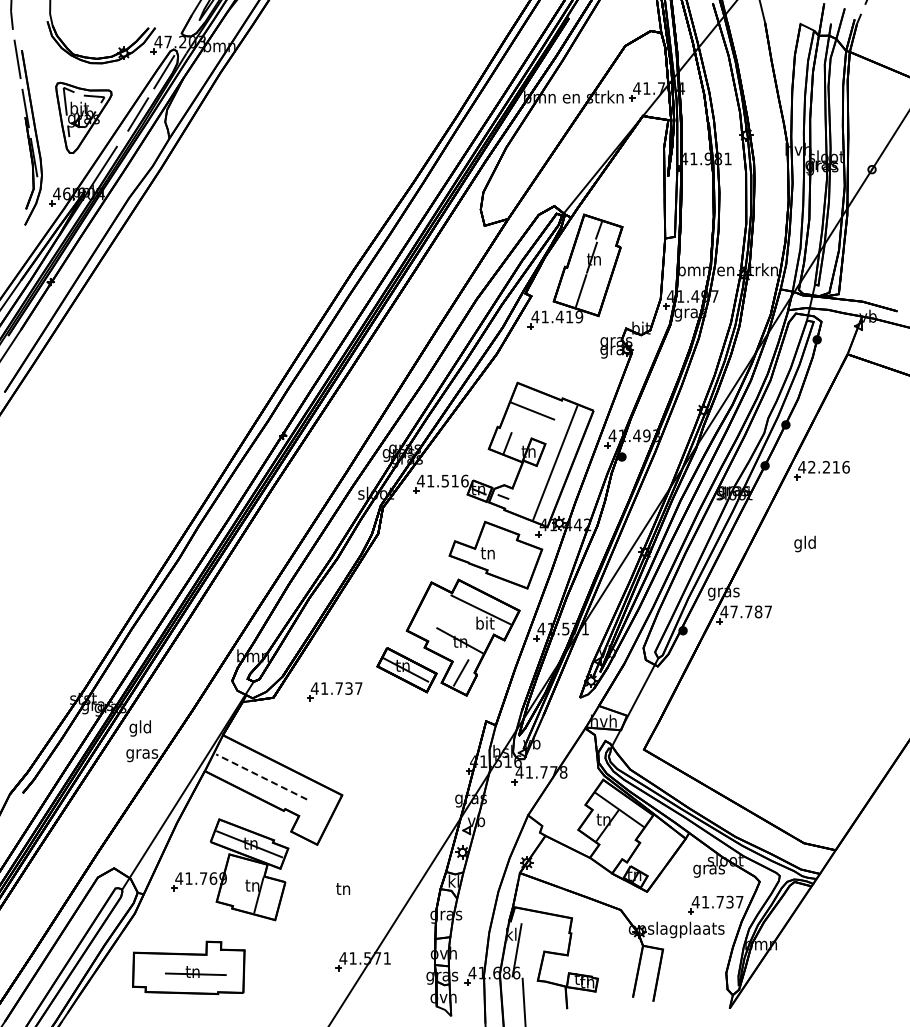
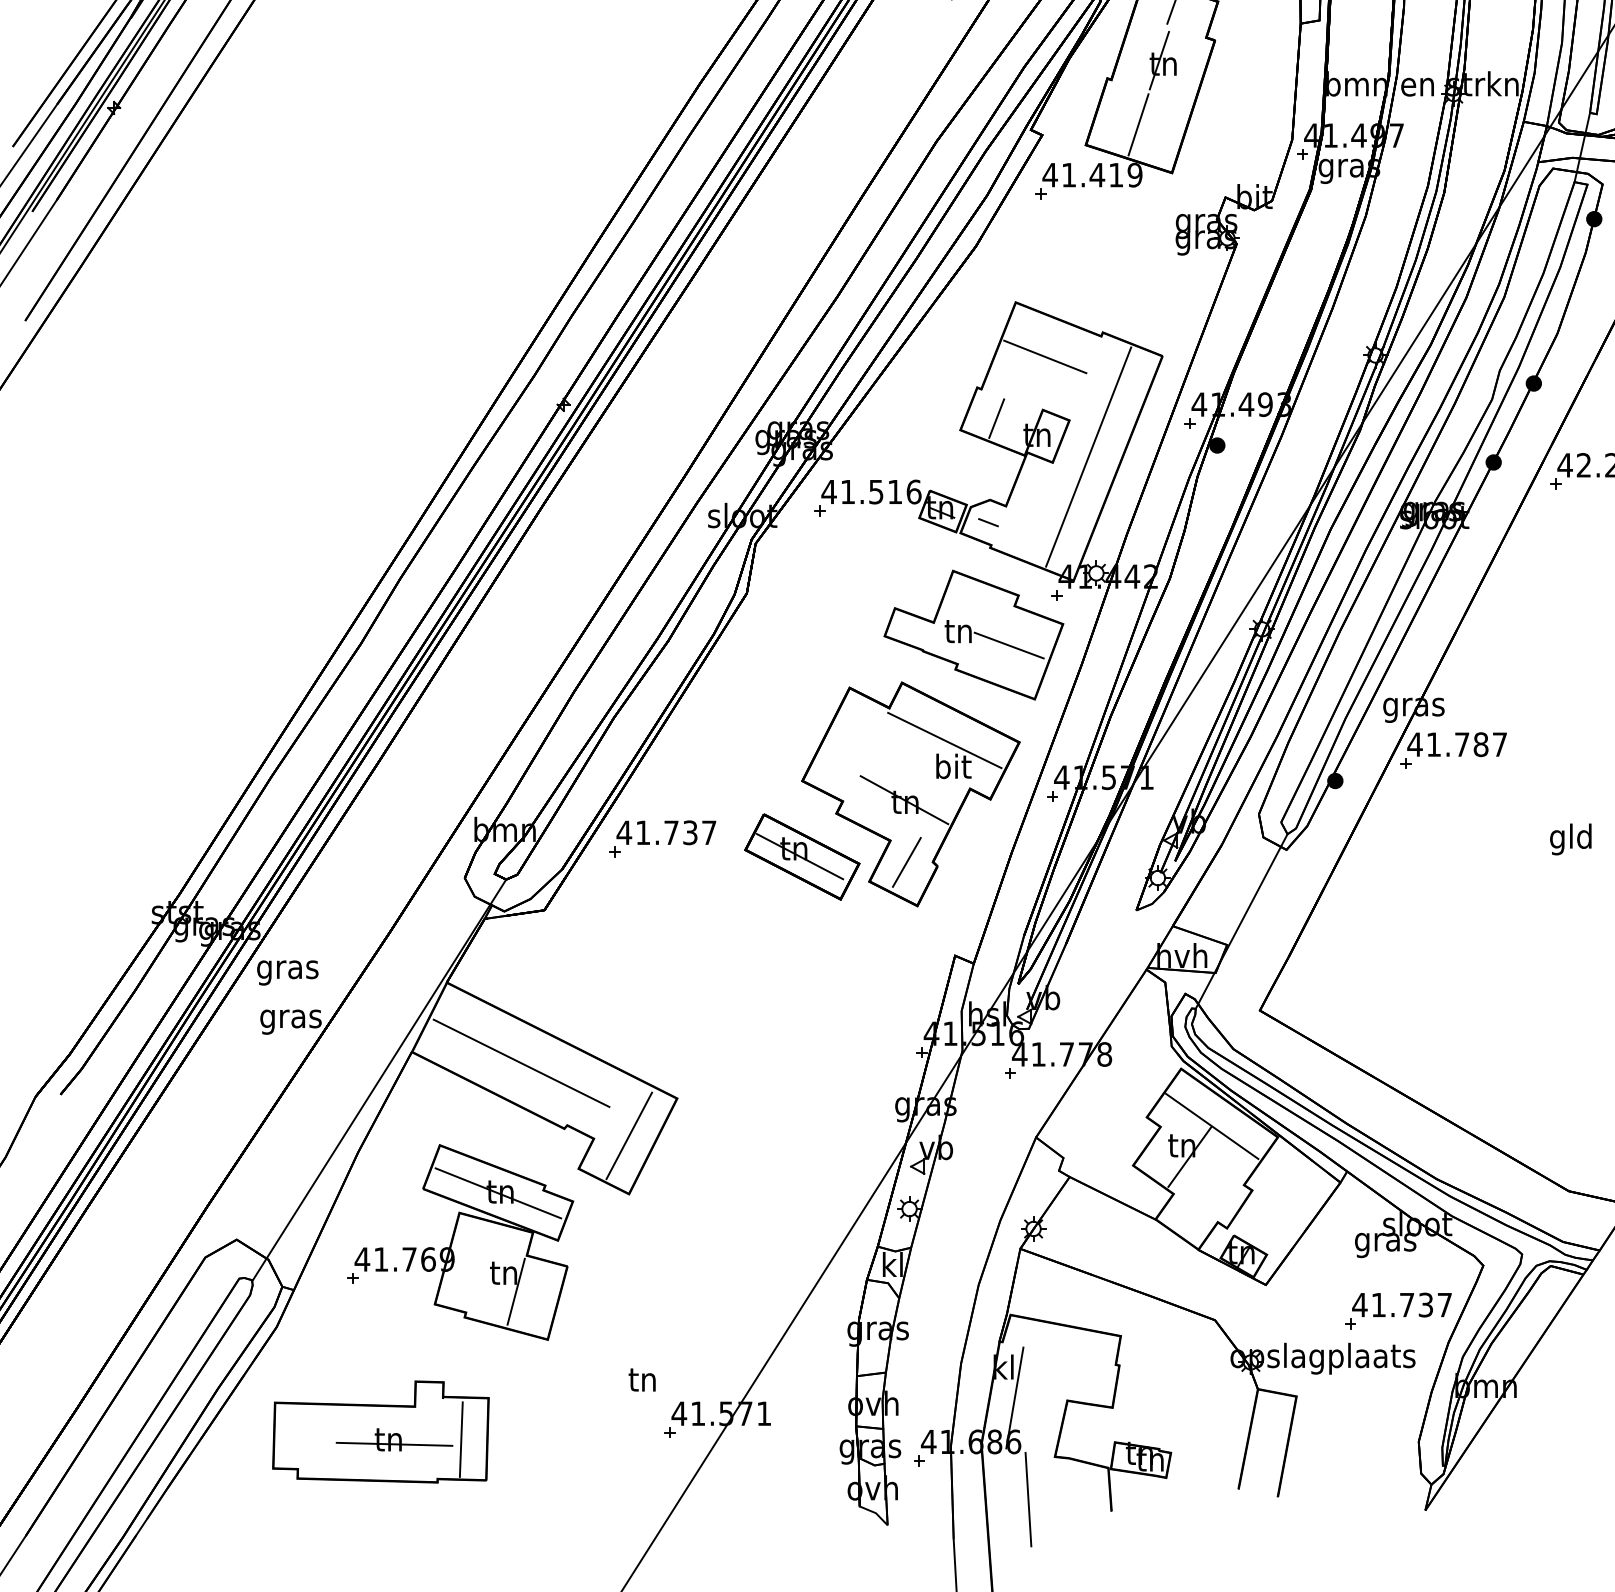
text: (804, 543) -> (1569, 838), moved
line: (514, 560) -> (1009, 645), added
text: (733, 611) -> (1432, 743), 47.787 -> 41.787
part: (334, 691) -> (662, 838), moved
text: (140, 728) -> (287, 969), gld -> gras
line: (261, 776) -> (521, 1062), dashed -> solid
line: (317, 814) -> (629, 1135), added
text: (343, 888) -> (642, 1379), moved
line: (230, 971) -> (461, 1438), added

